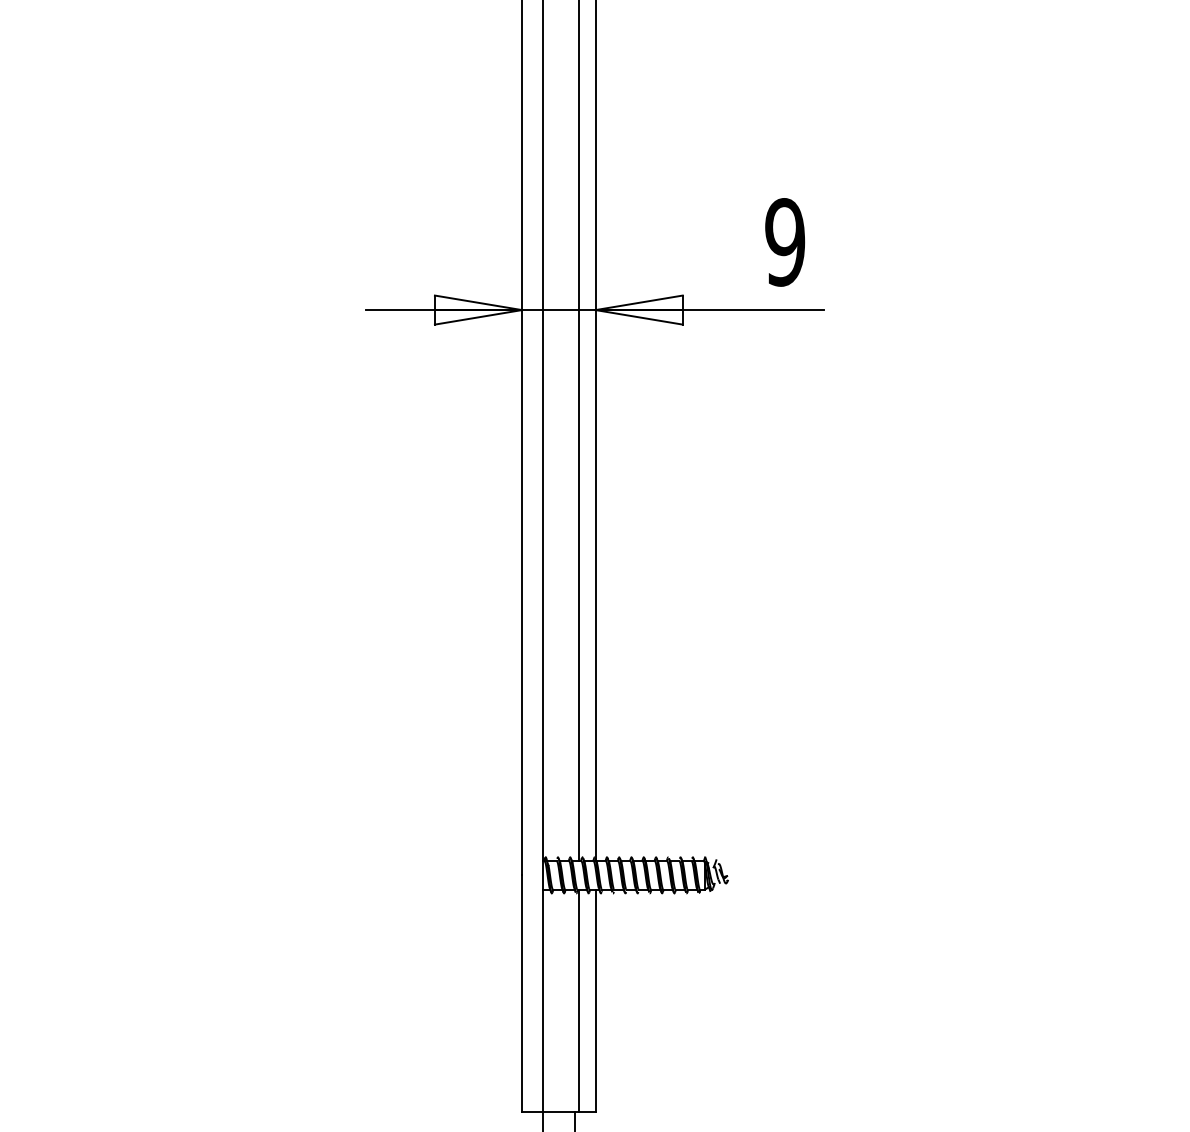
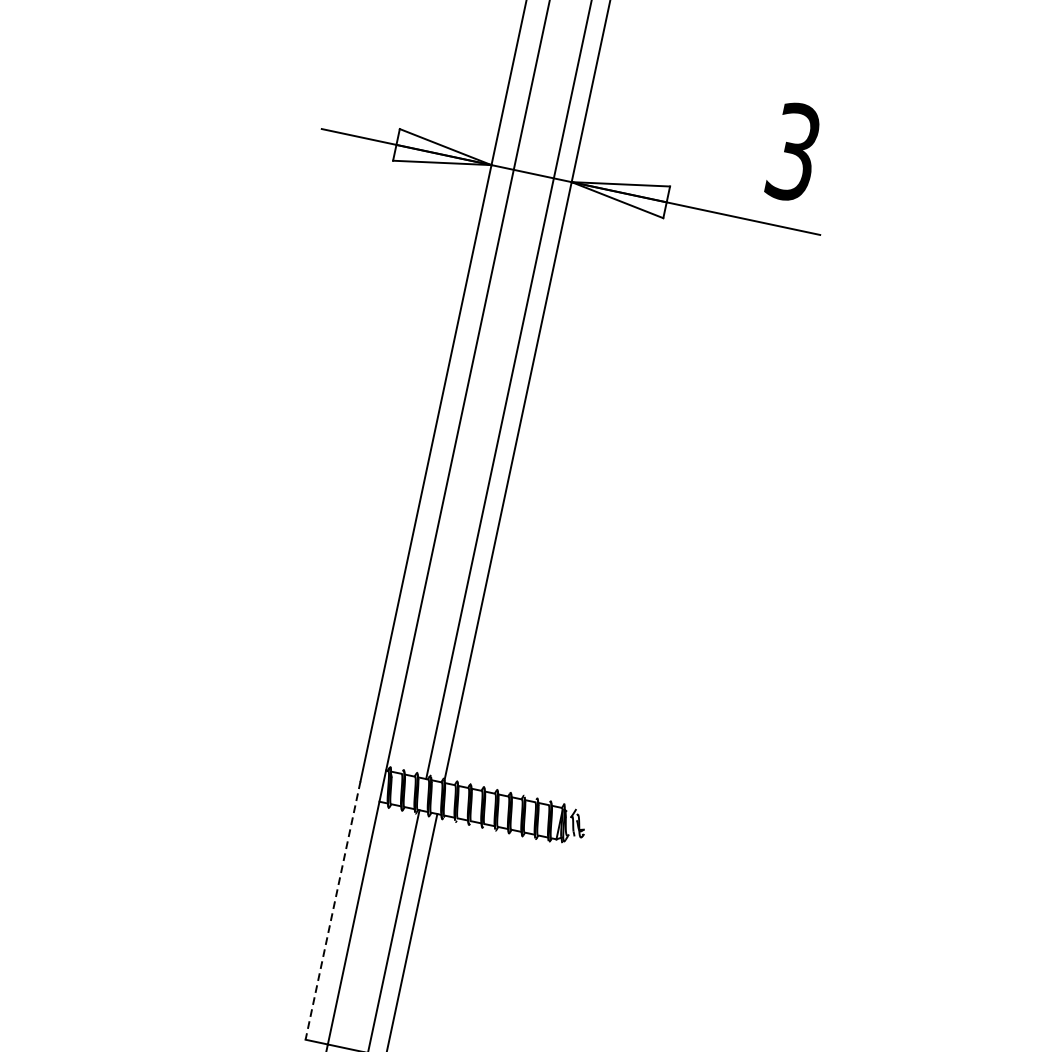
text: (785, 242) -> (794, 152), 9 -> 3
line: (522, 994) -> (333, 911), solid -> dashed

